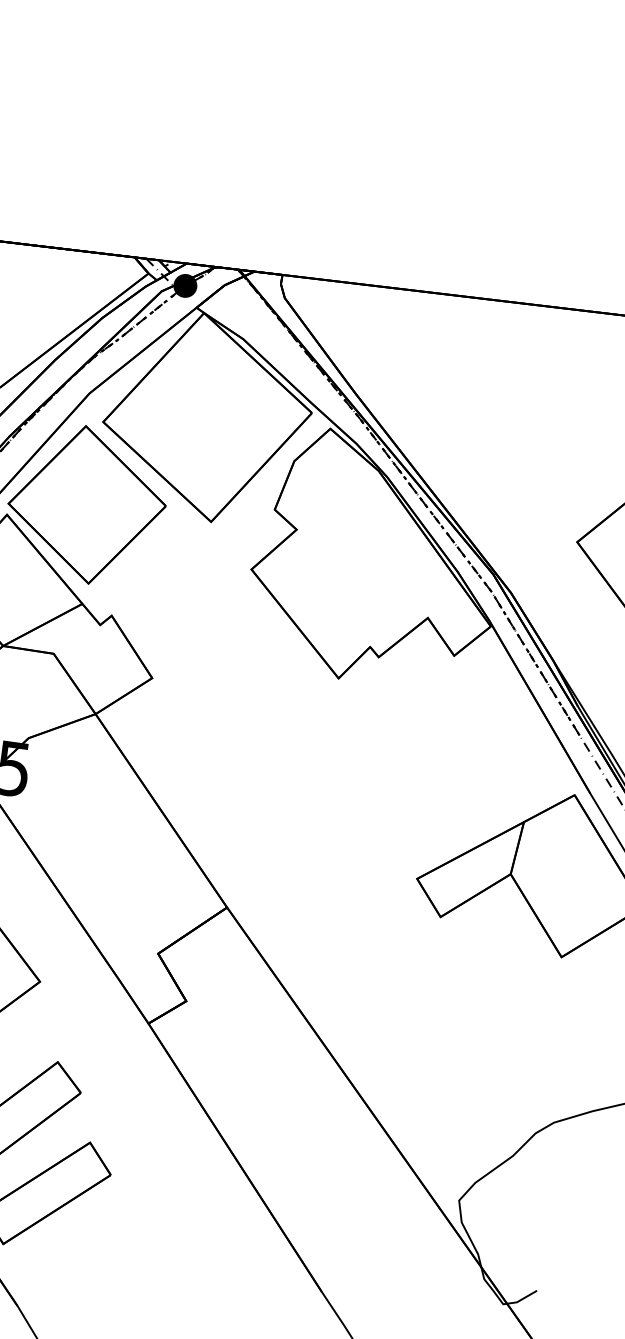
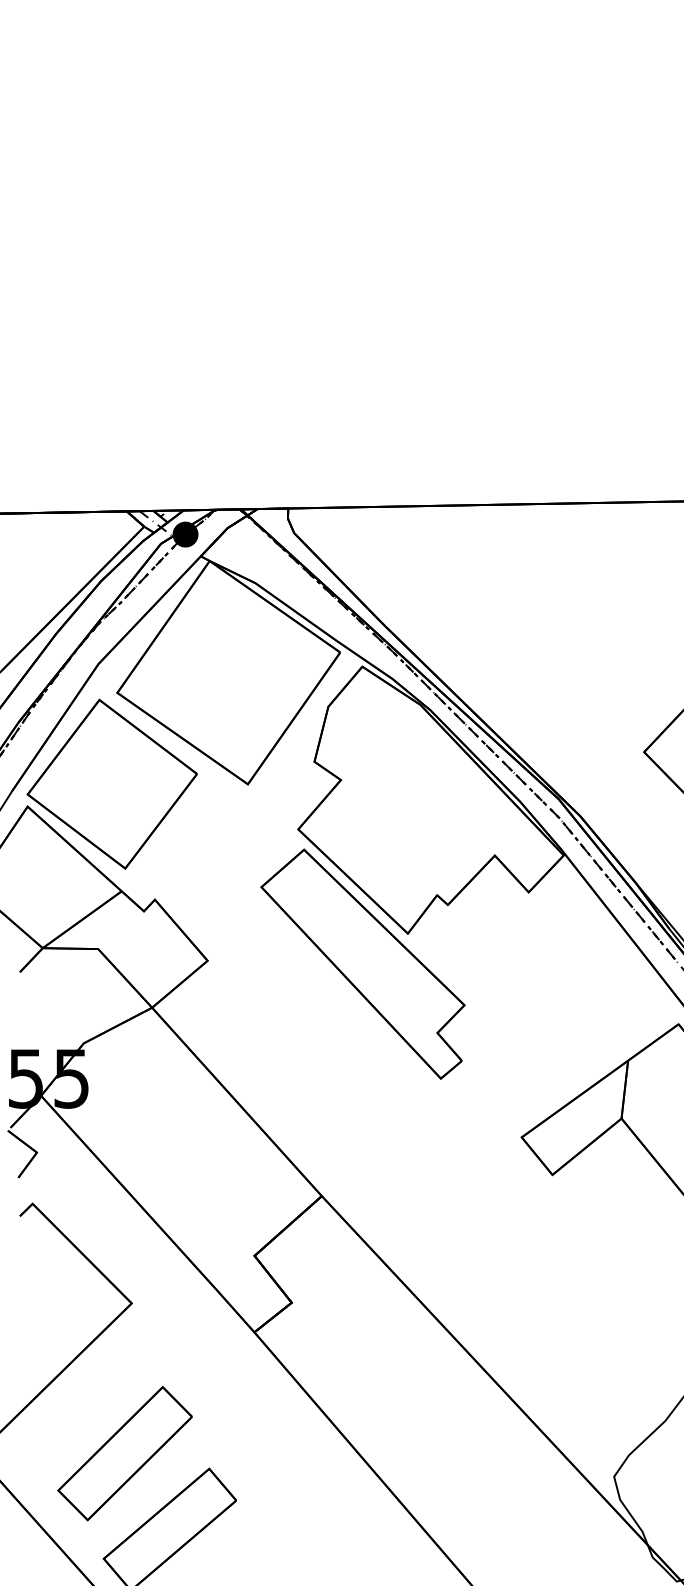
part: (293, 700) -> (362, 963), added

